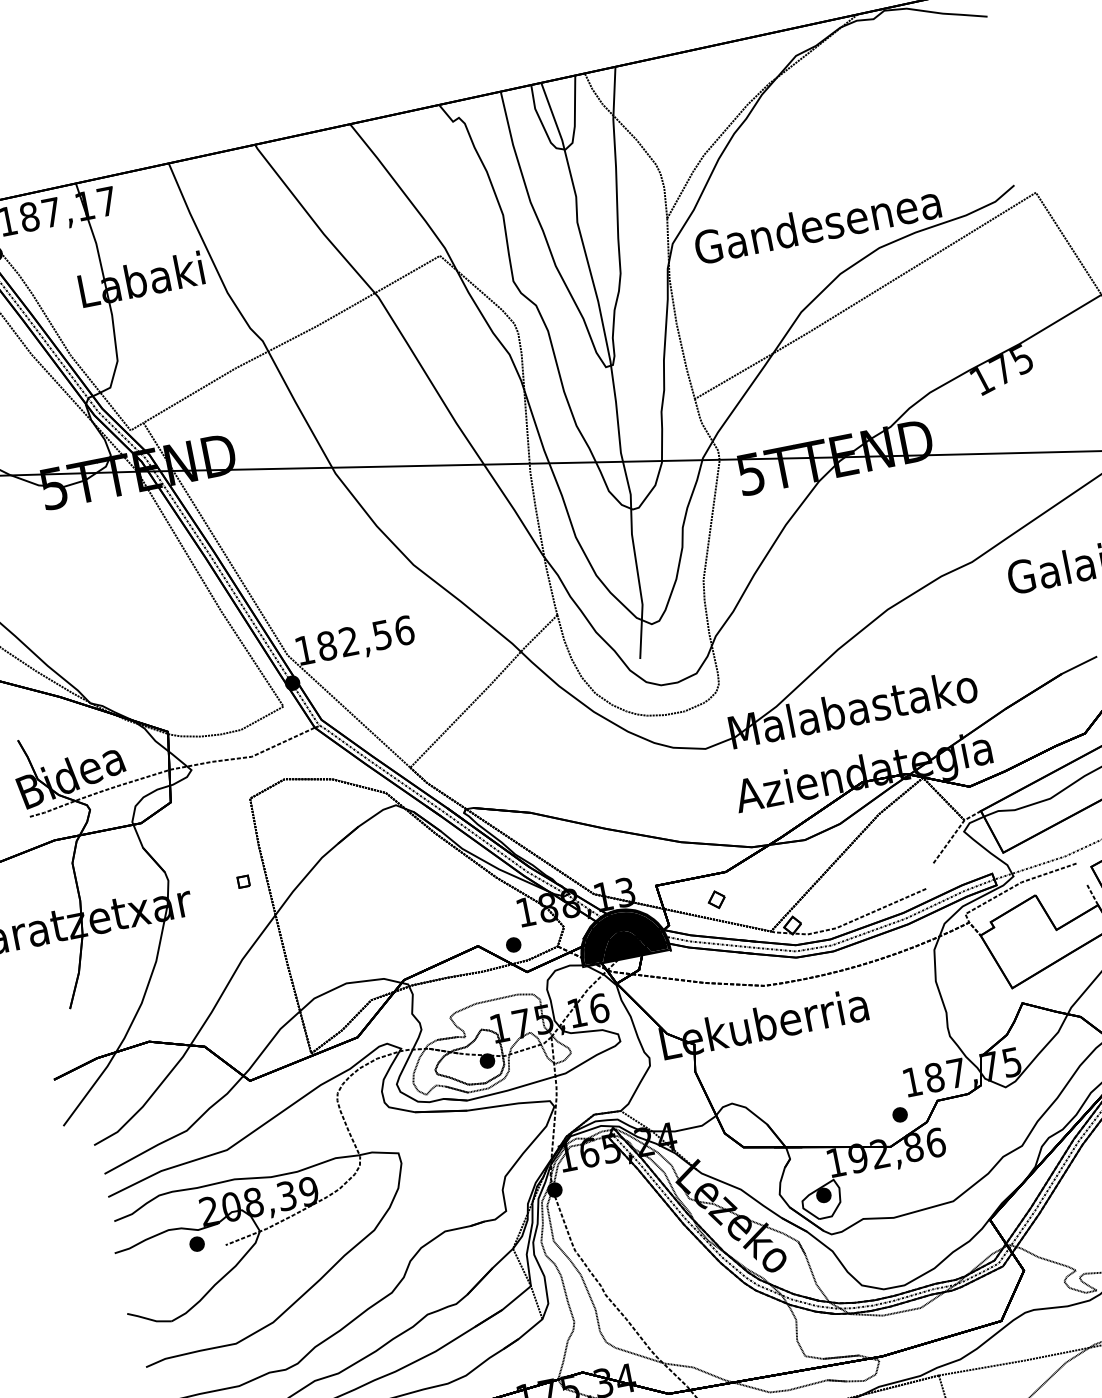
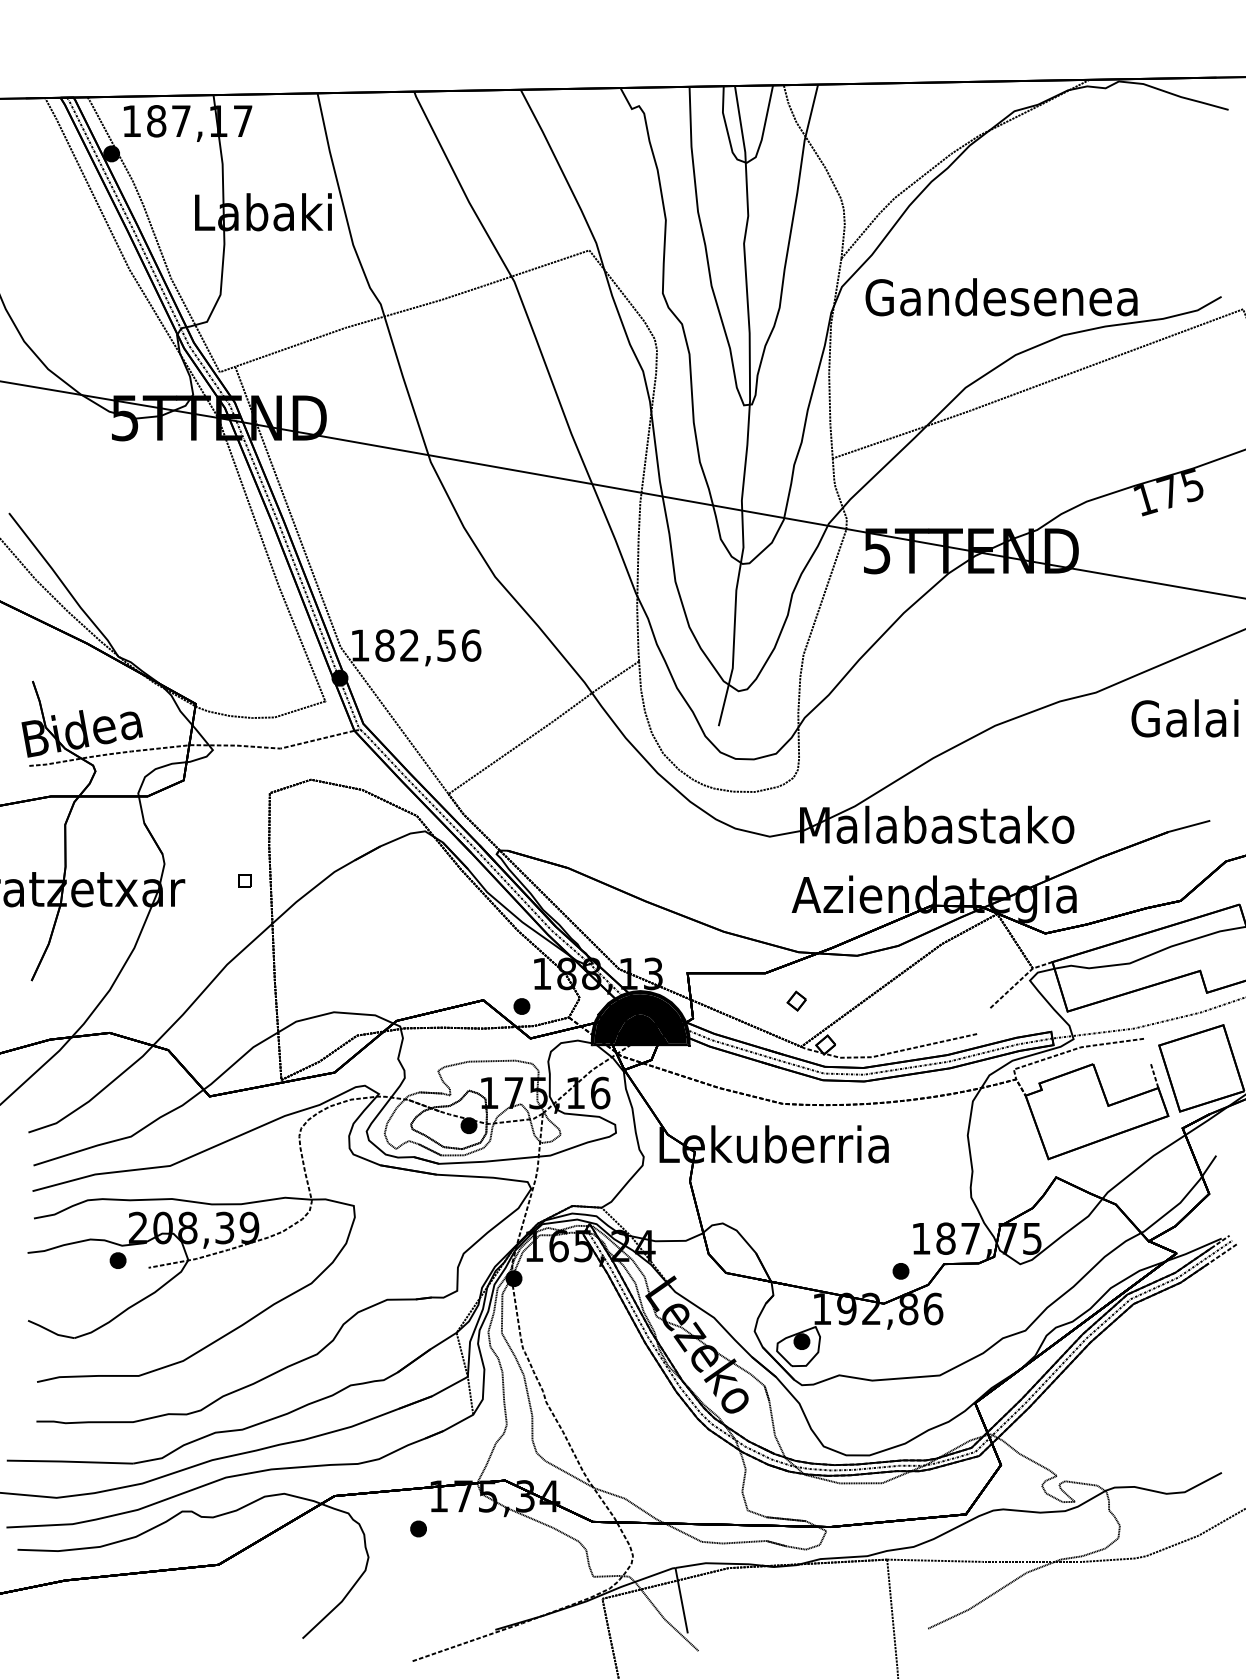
part: (716, 899) -> (796, 1000), moved

